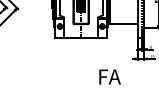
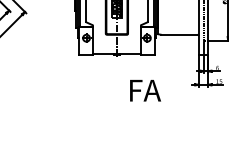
text: (109, 76) -> (144, 89), moved

